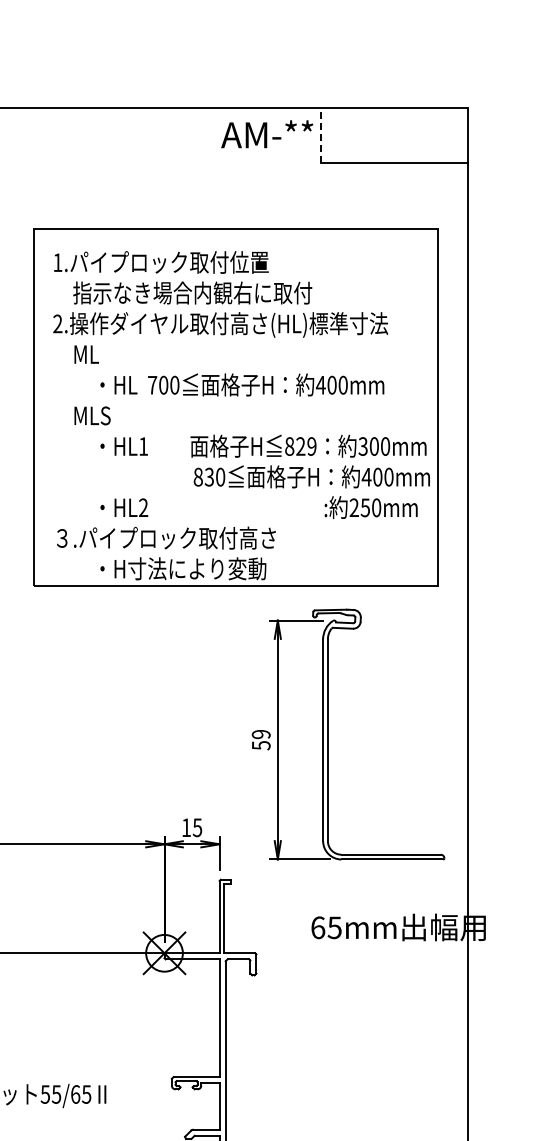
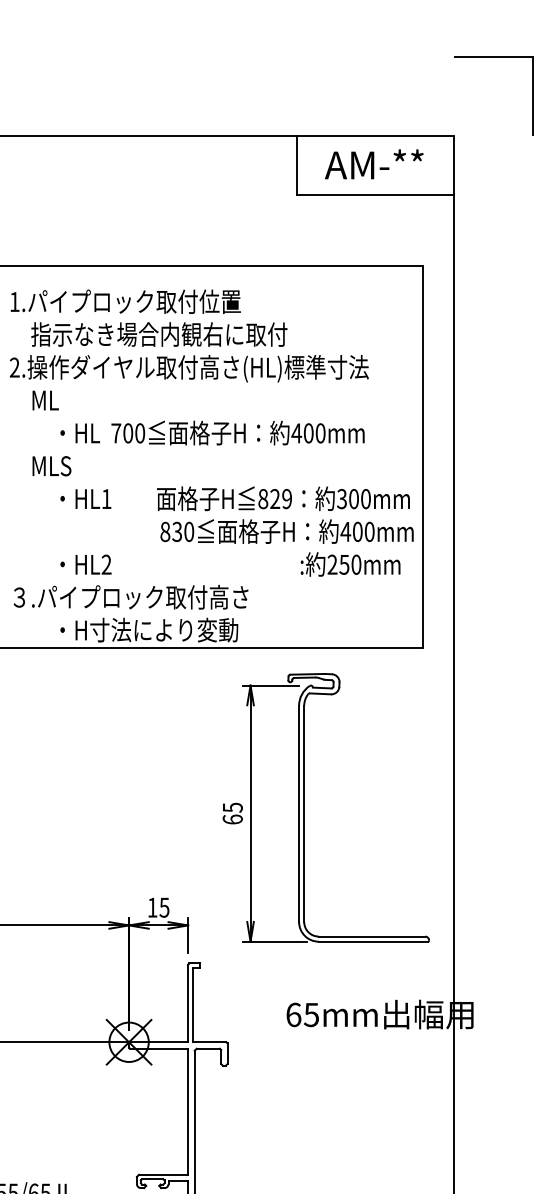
line: (504, 34) -> (493, 57), added
text: (267, 134) -> (374, 164), moved
line: (320, 135) -> (296, 165), dashed -> solid
text: (260, 740) -> (231, 814), 59 -> 65

